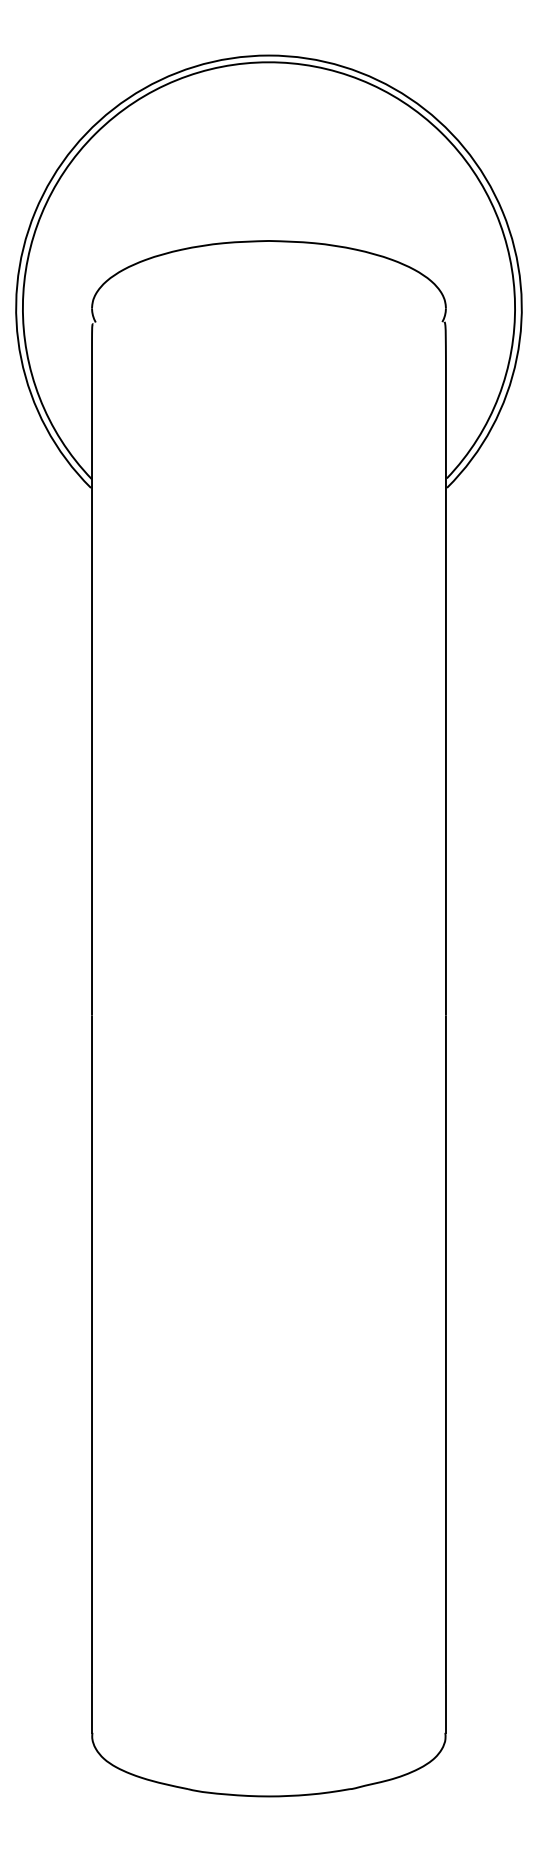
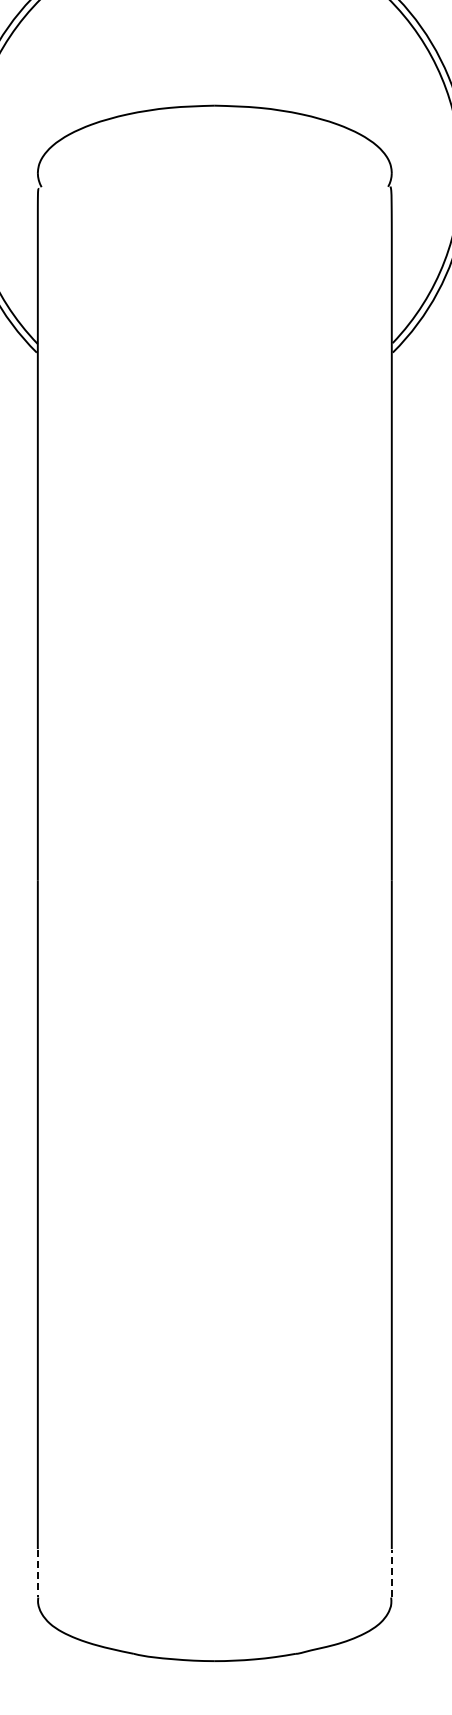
line: (92, 1708) -> (38, 1573), solid -> dashed
line: (445, 1708) -> (391, 1573), solid -> dashed

